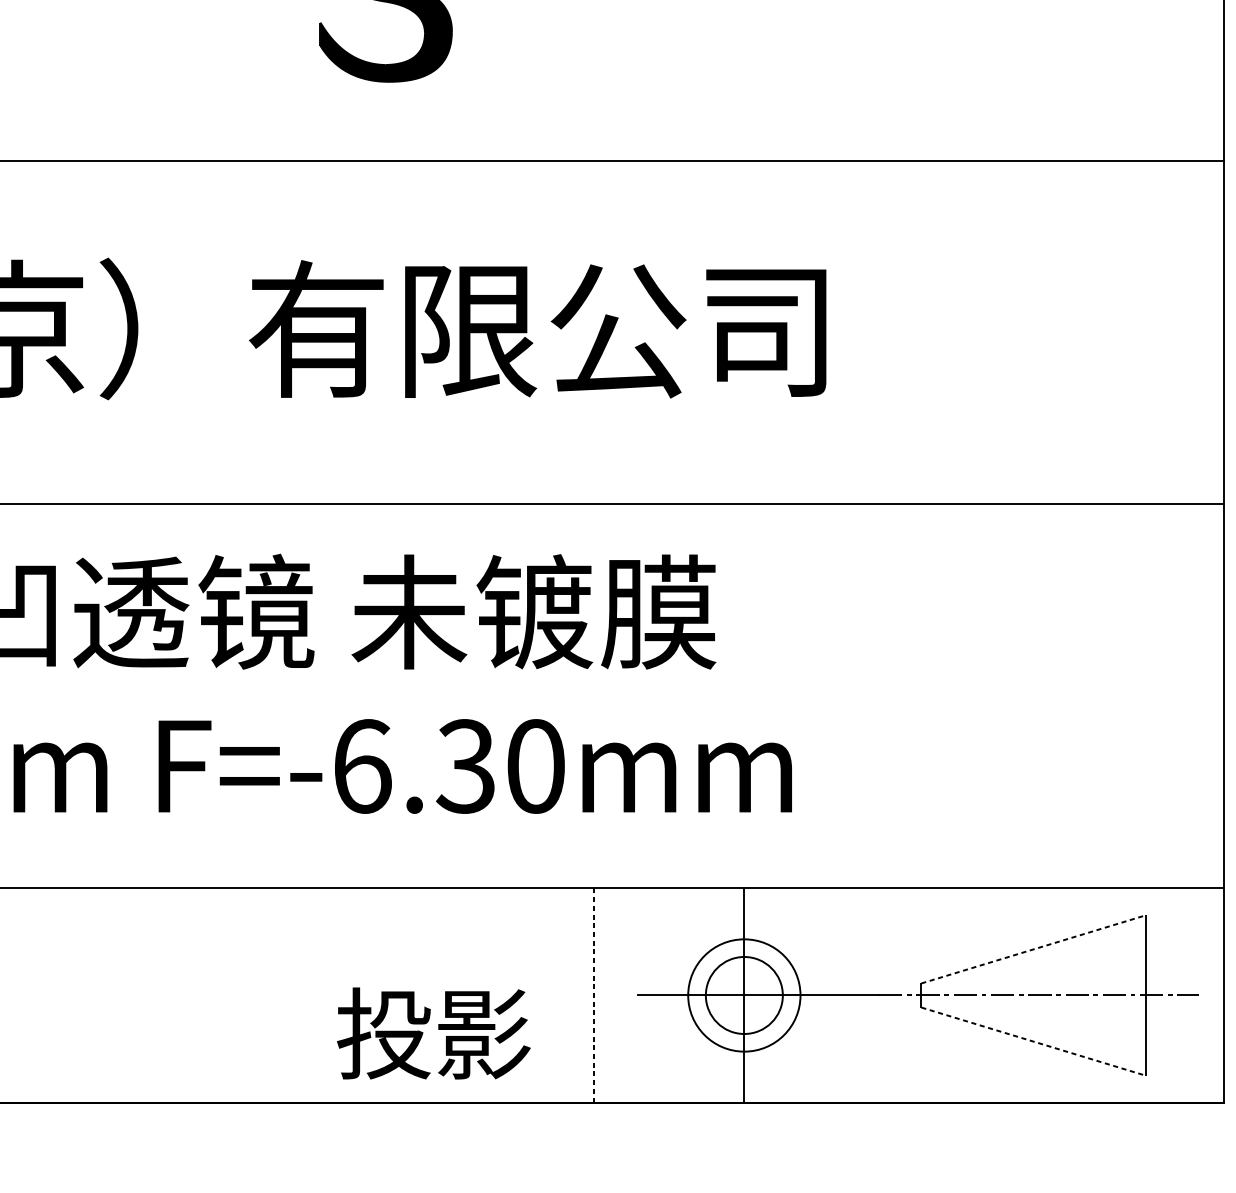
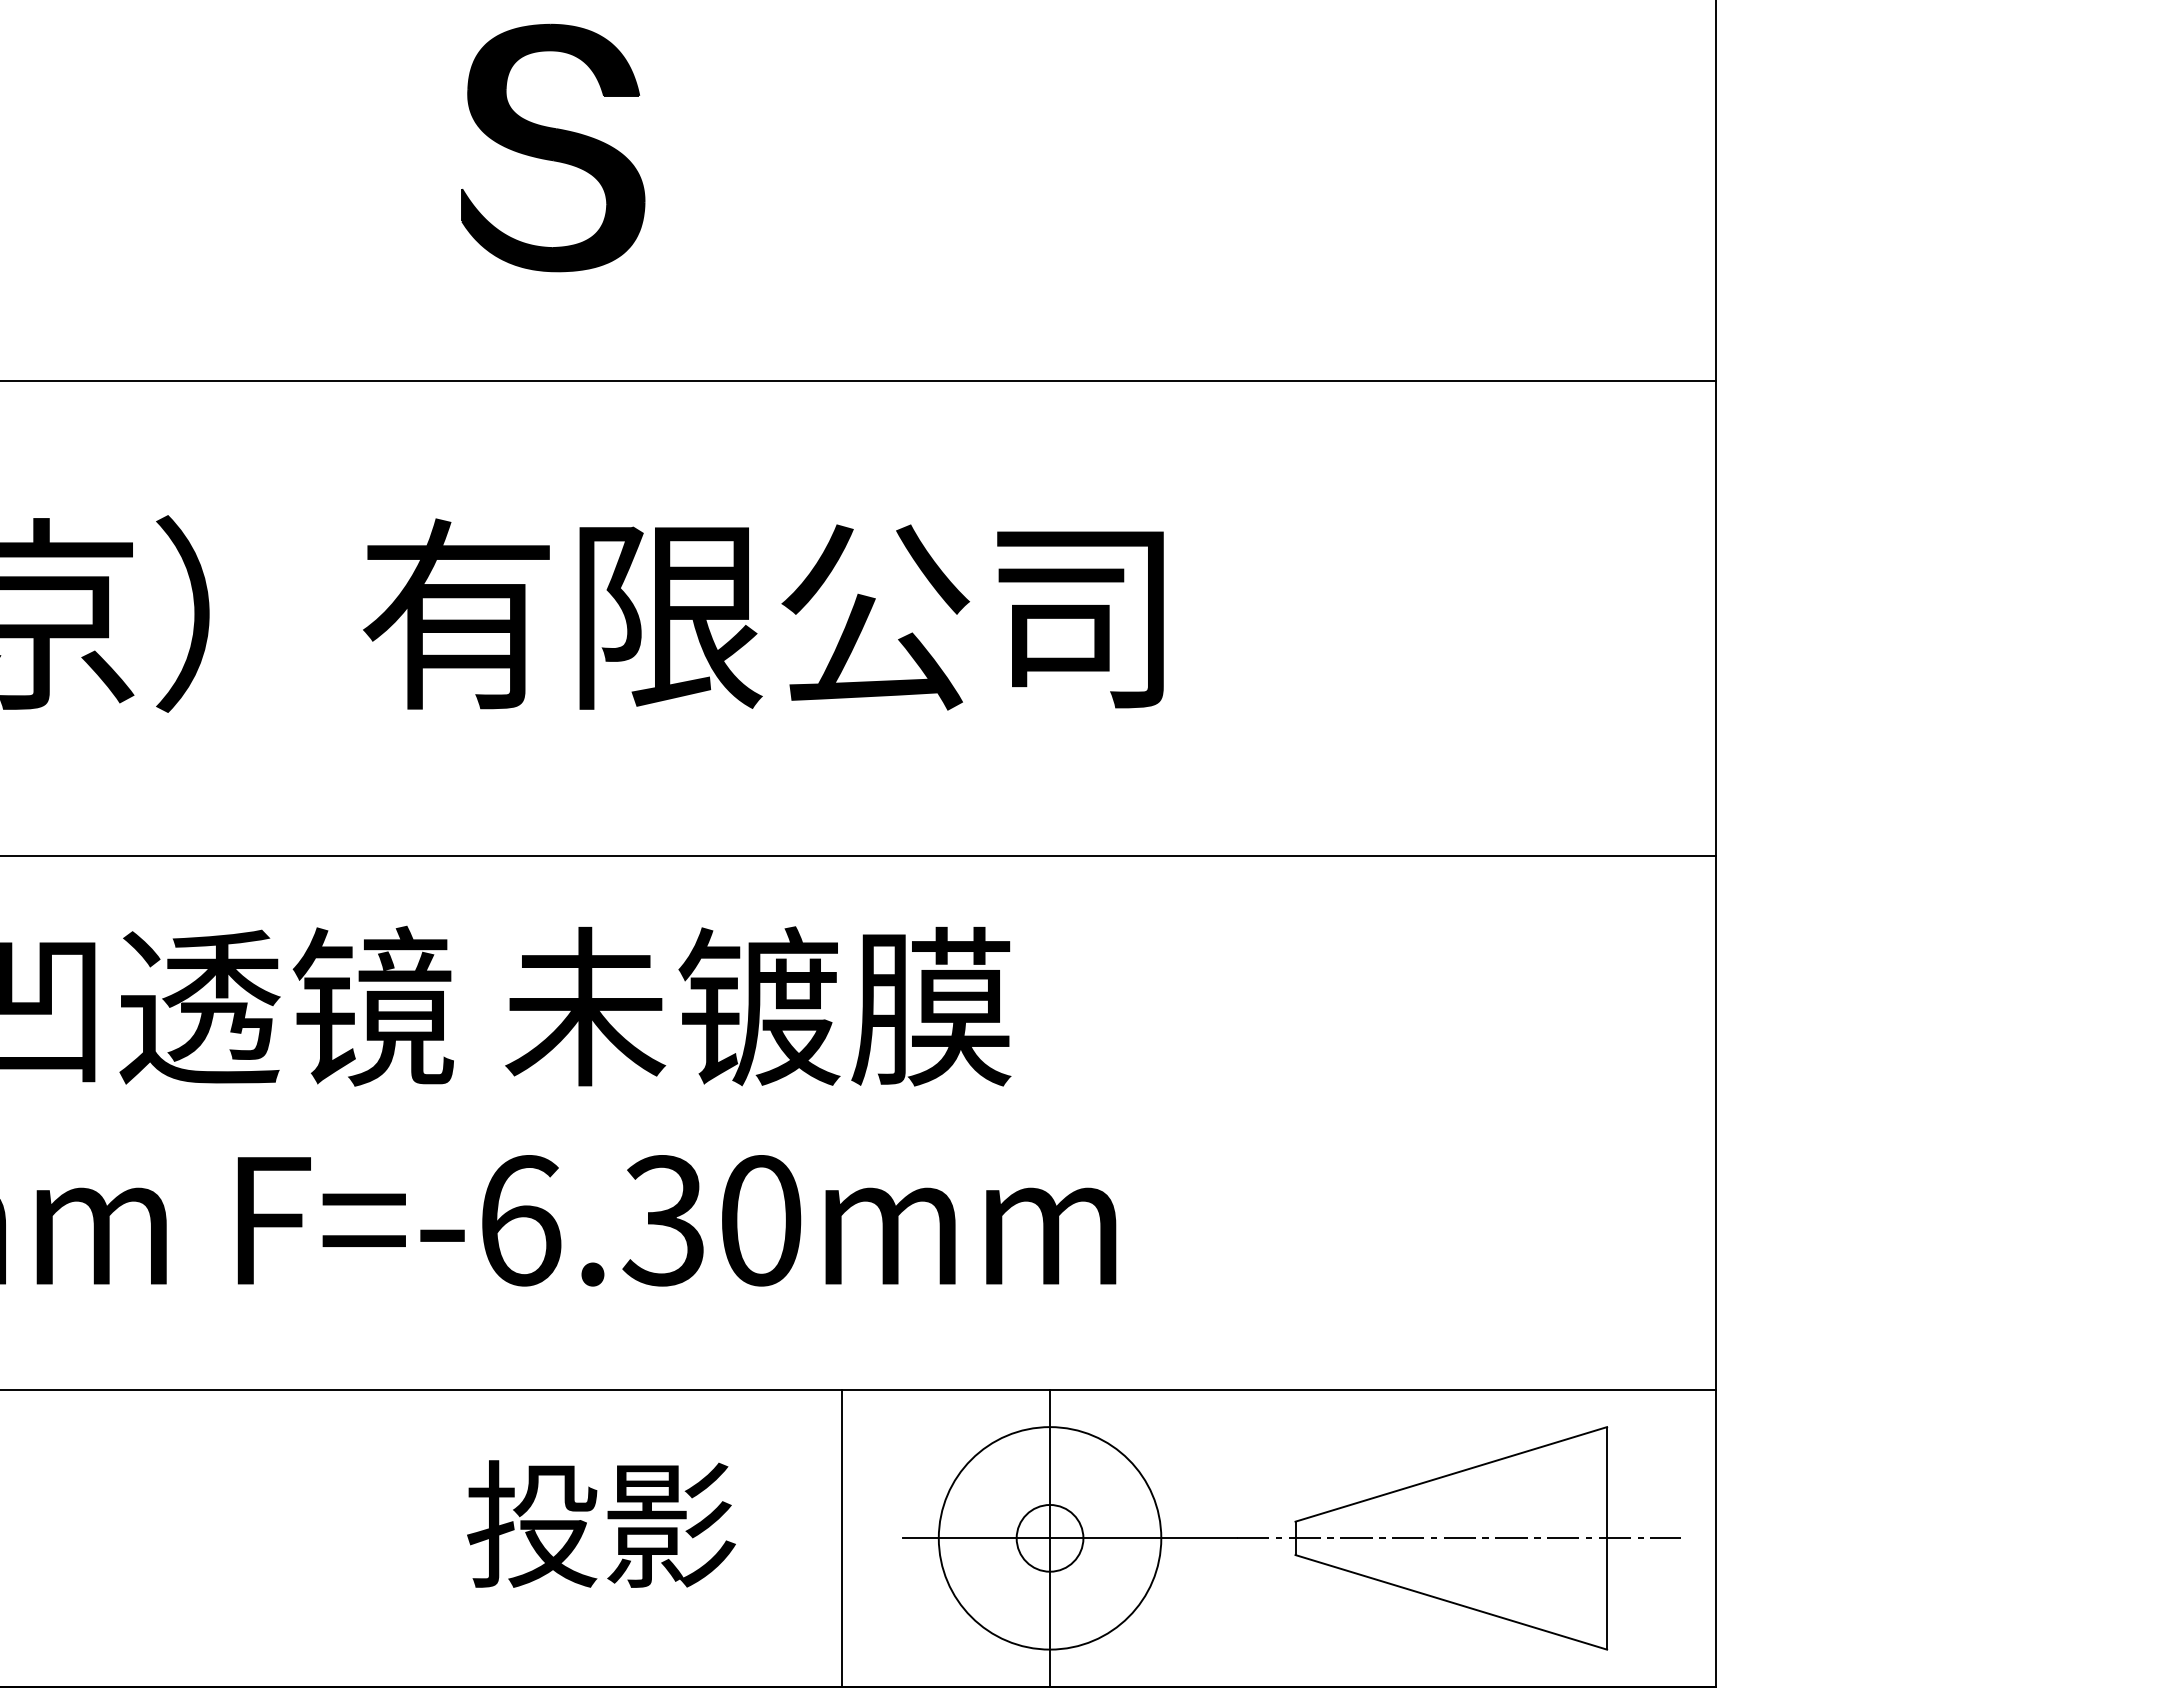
line: (1033, 949) -> (1451, 1474), dashed -> solid
circle: (743, 994) -> (1049, 1537), size x0.62
line: (593, 995) -> (841, 1538), dashed -> solid
circle: (743, 995) -> (1049, 1538), size x1.43
text: (433, 1033) -> (601, 1523), moved
line: (1033, 1041) -> (1451, 1602), dashed -> solid

